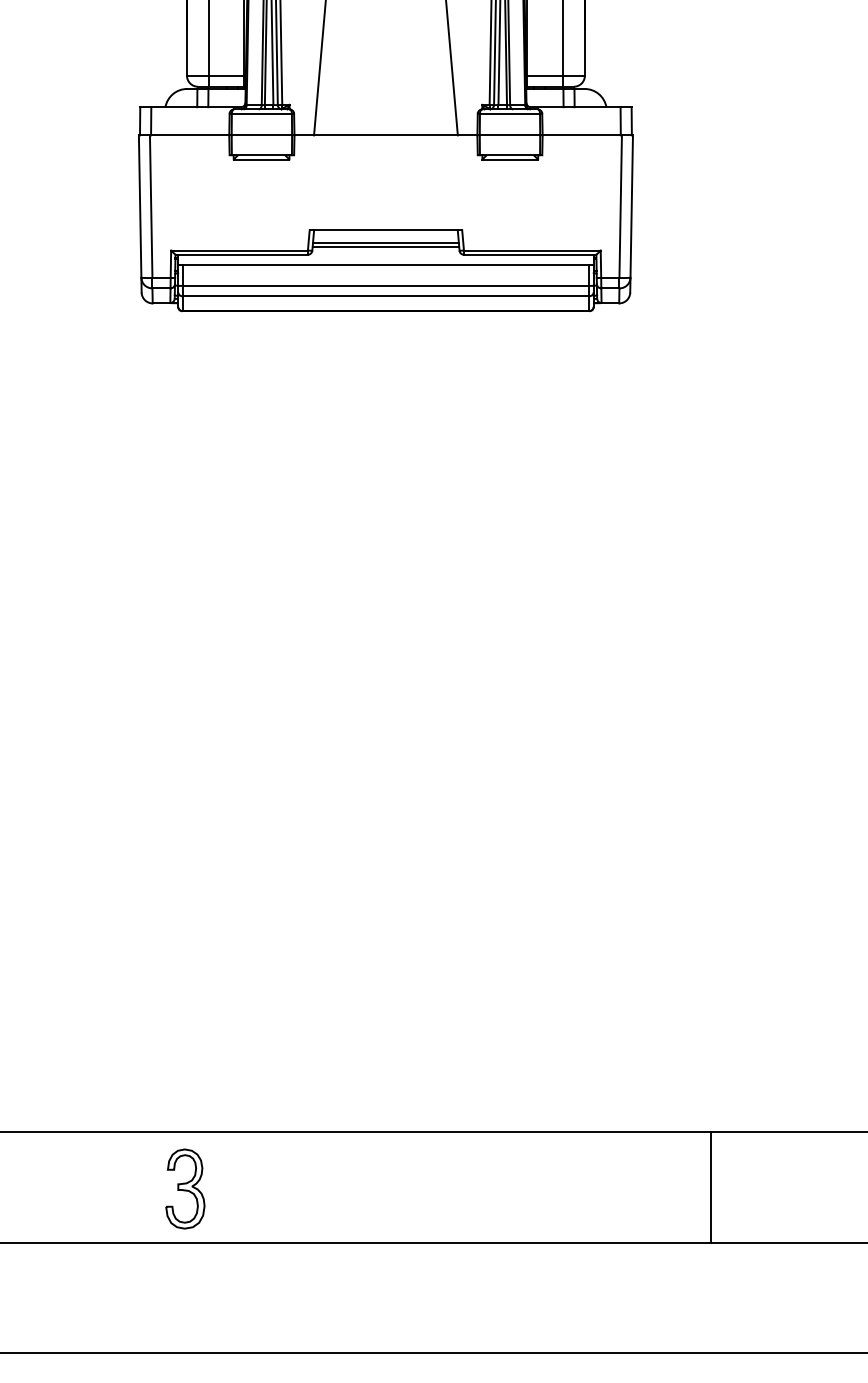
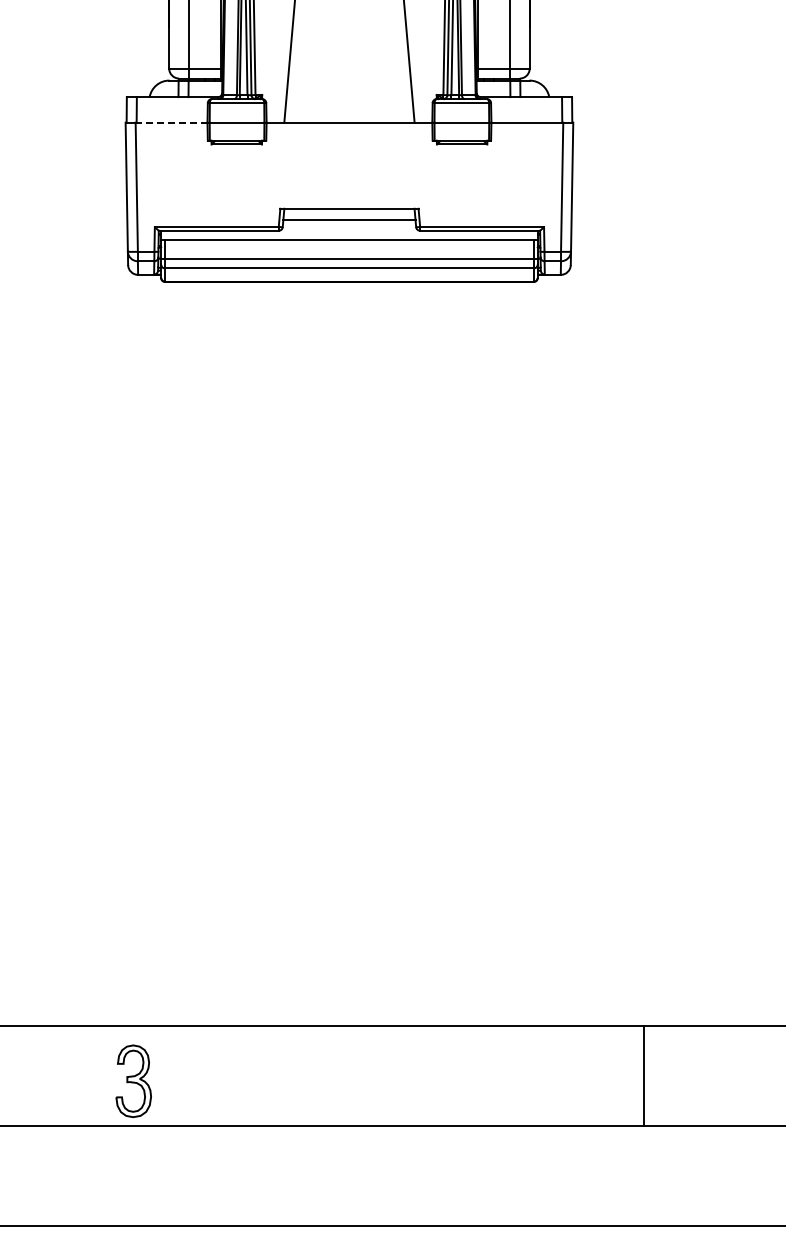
line: (189, 135) -> (171, 122), solid -> dashed
line: (385, 246) -> (349, 223), removed
part: (185, 1189) -> (133, 1081), moved

